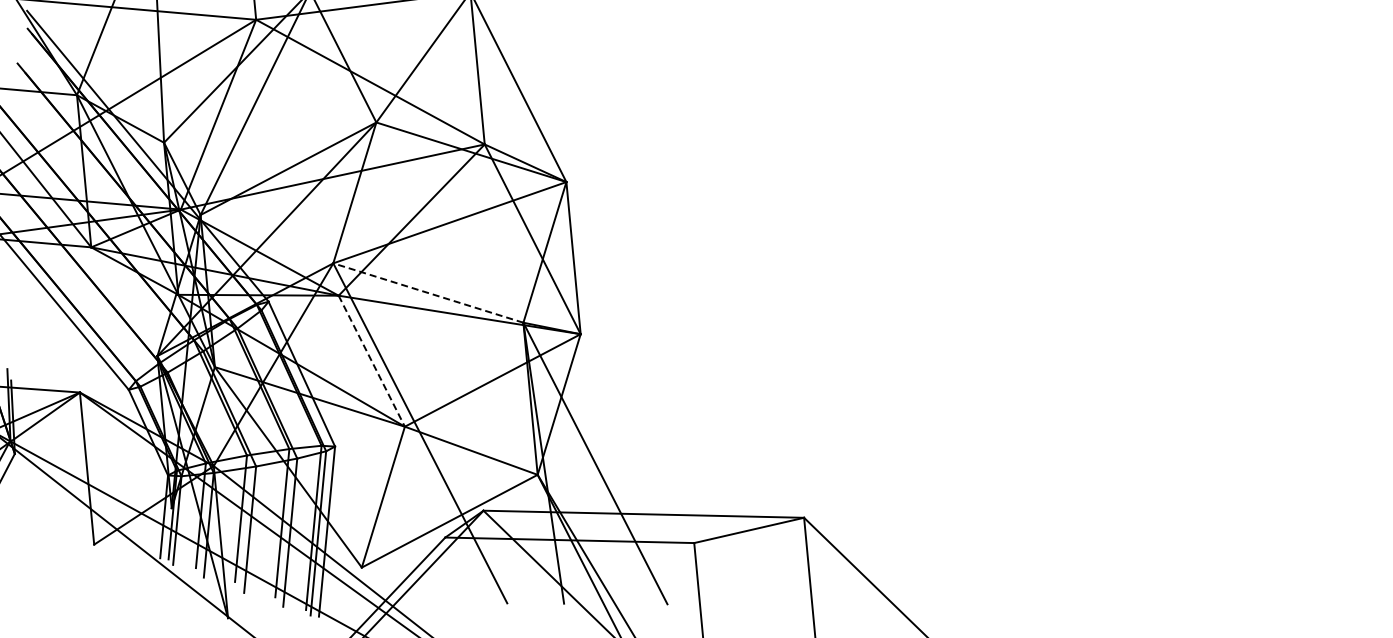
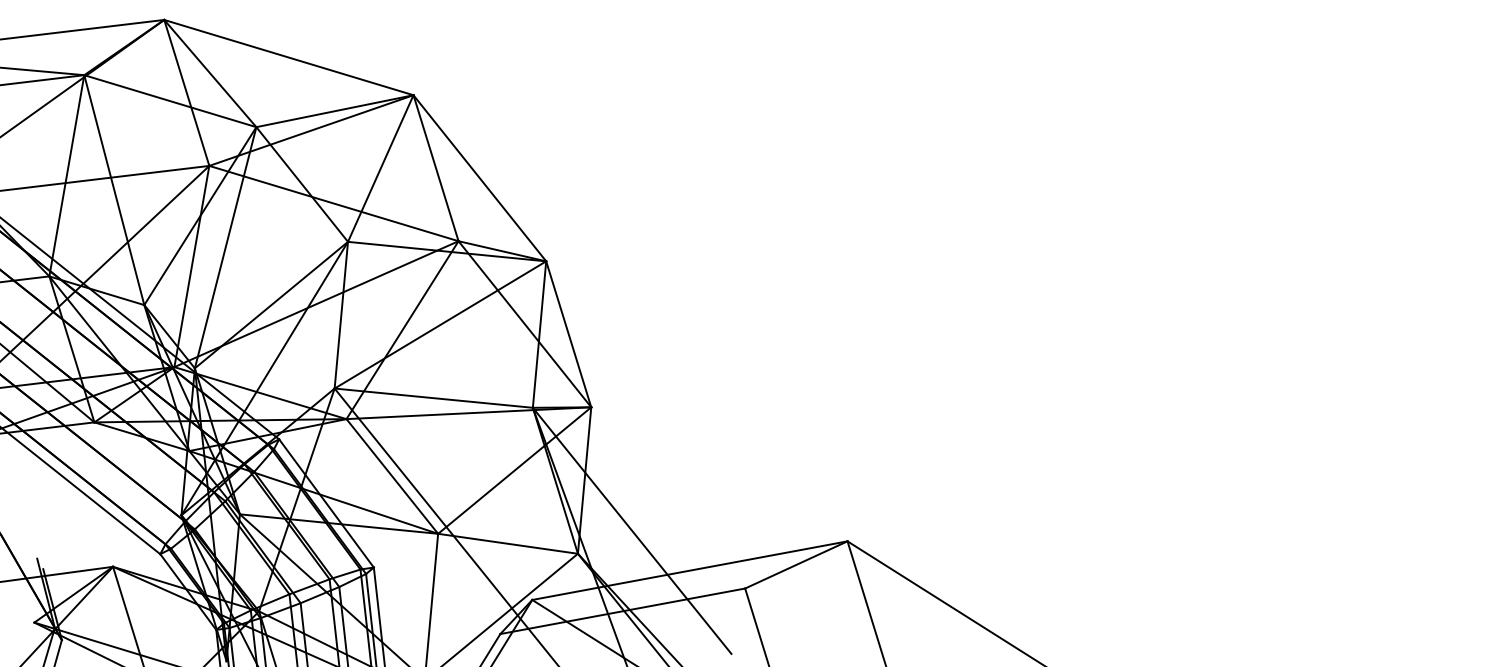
line: (428, 293) -> (433, 398), dashed -> solid
line: (371, 361) -> (392, 476), dashed -> solid

